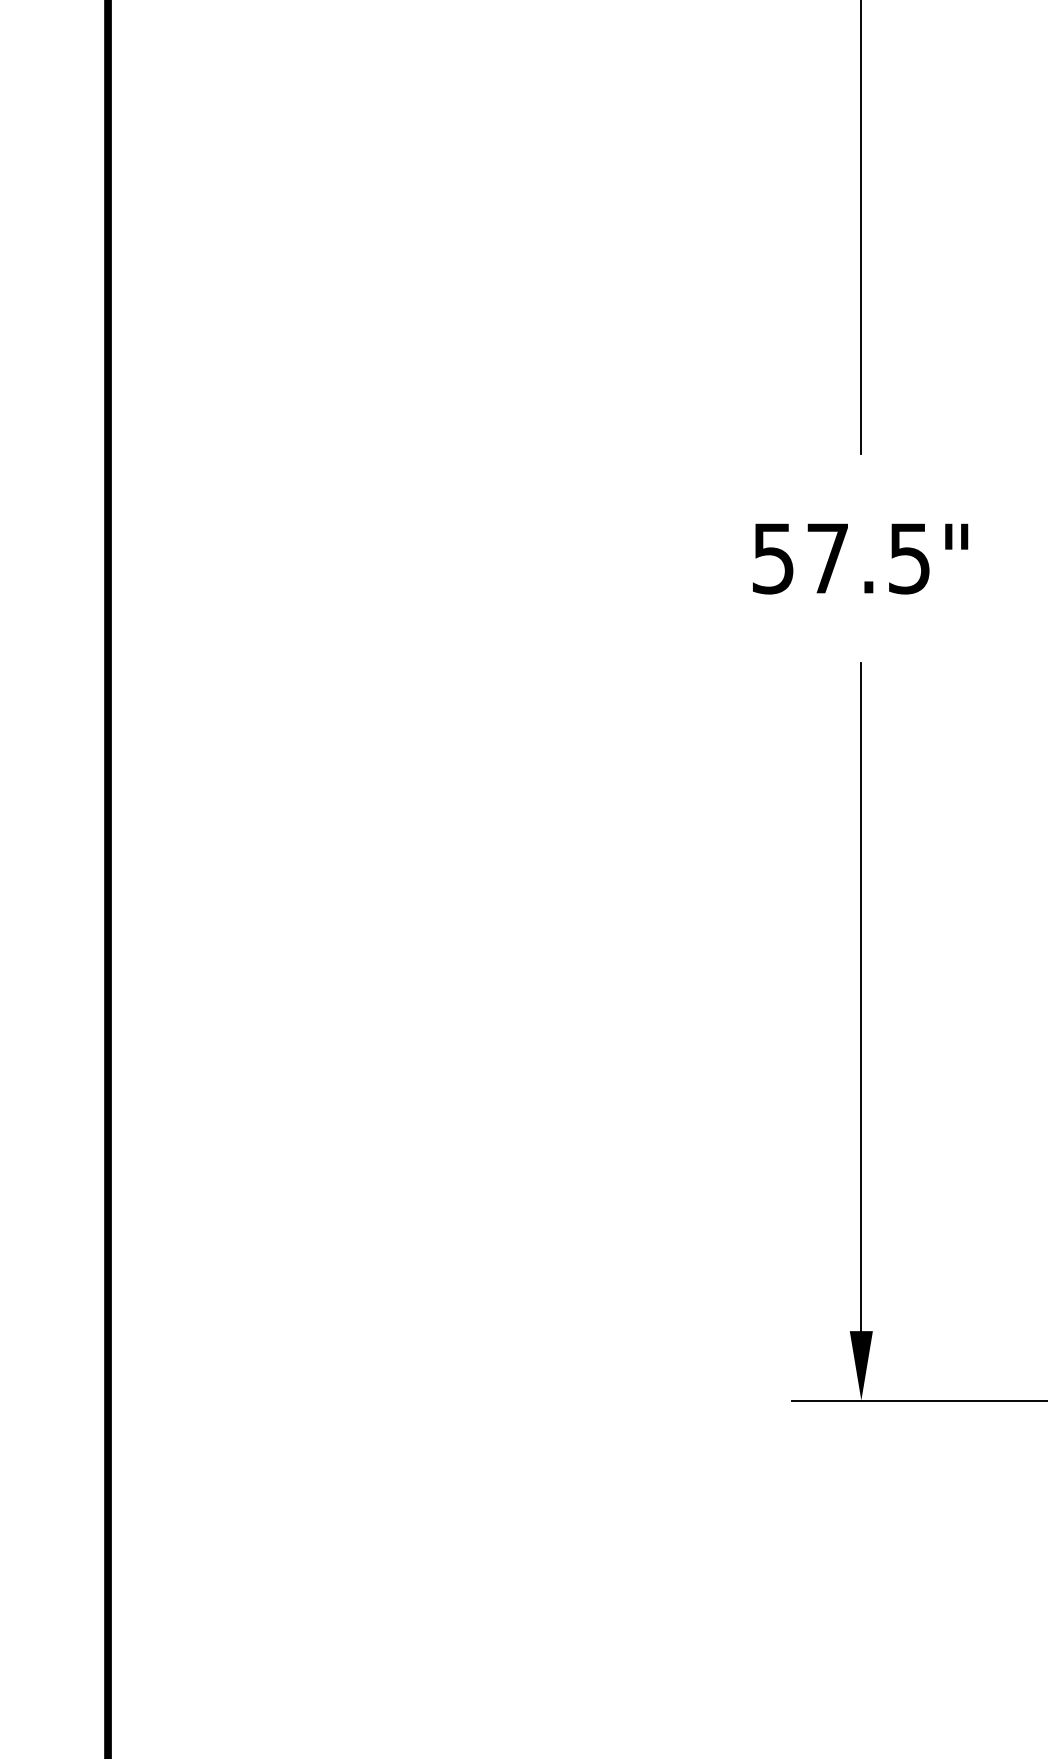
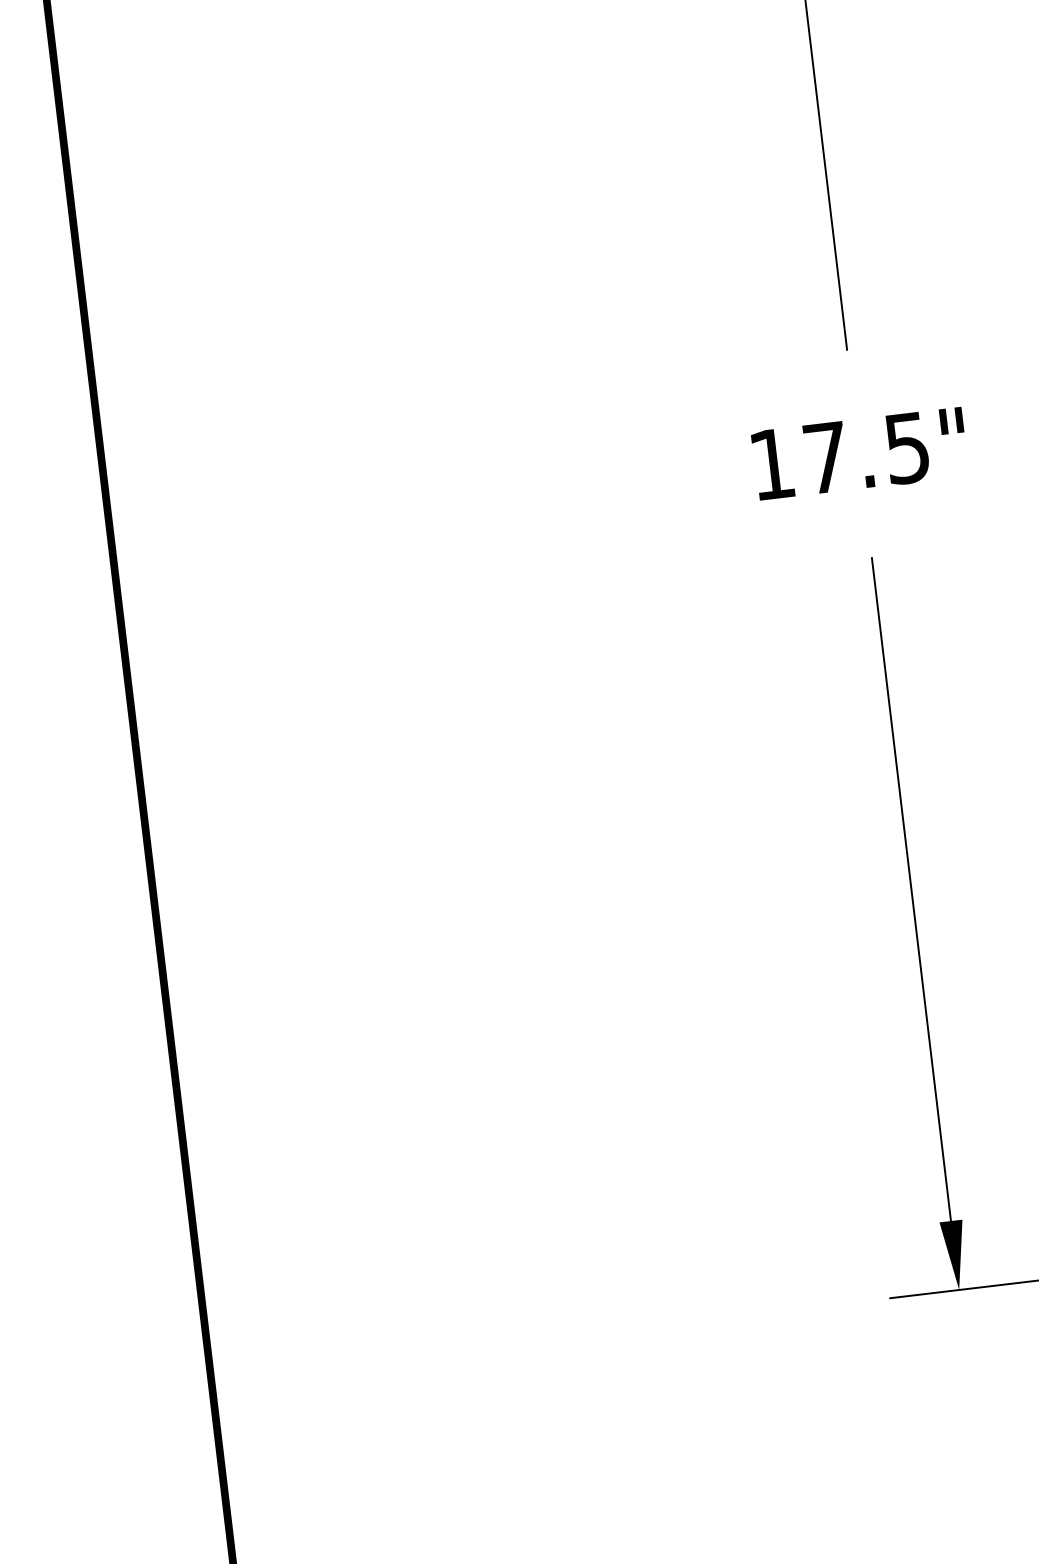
text: (773, 558) -> (772, 464), 57.5" -> 17.5"

